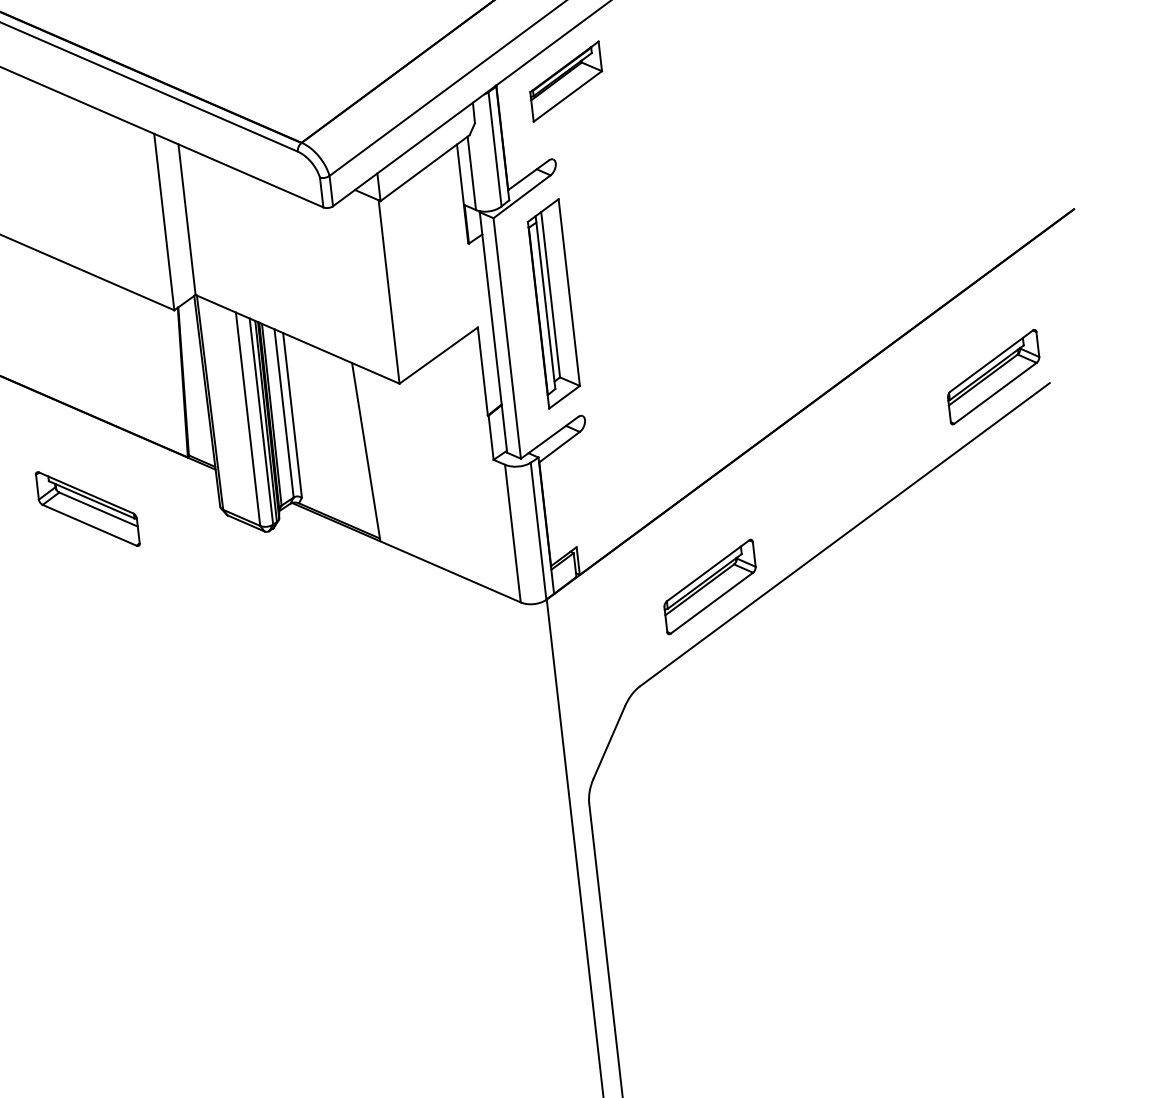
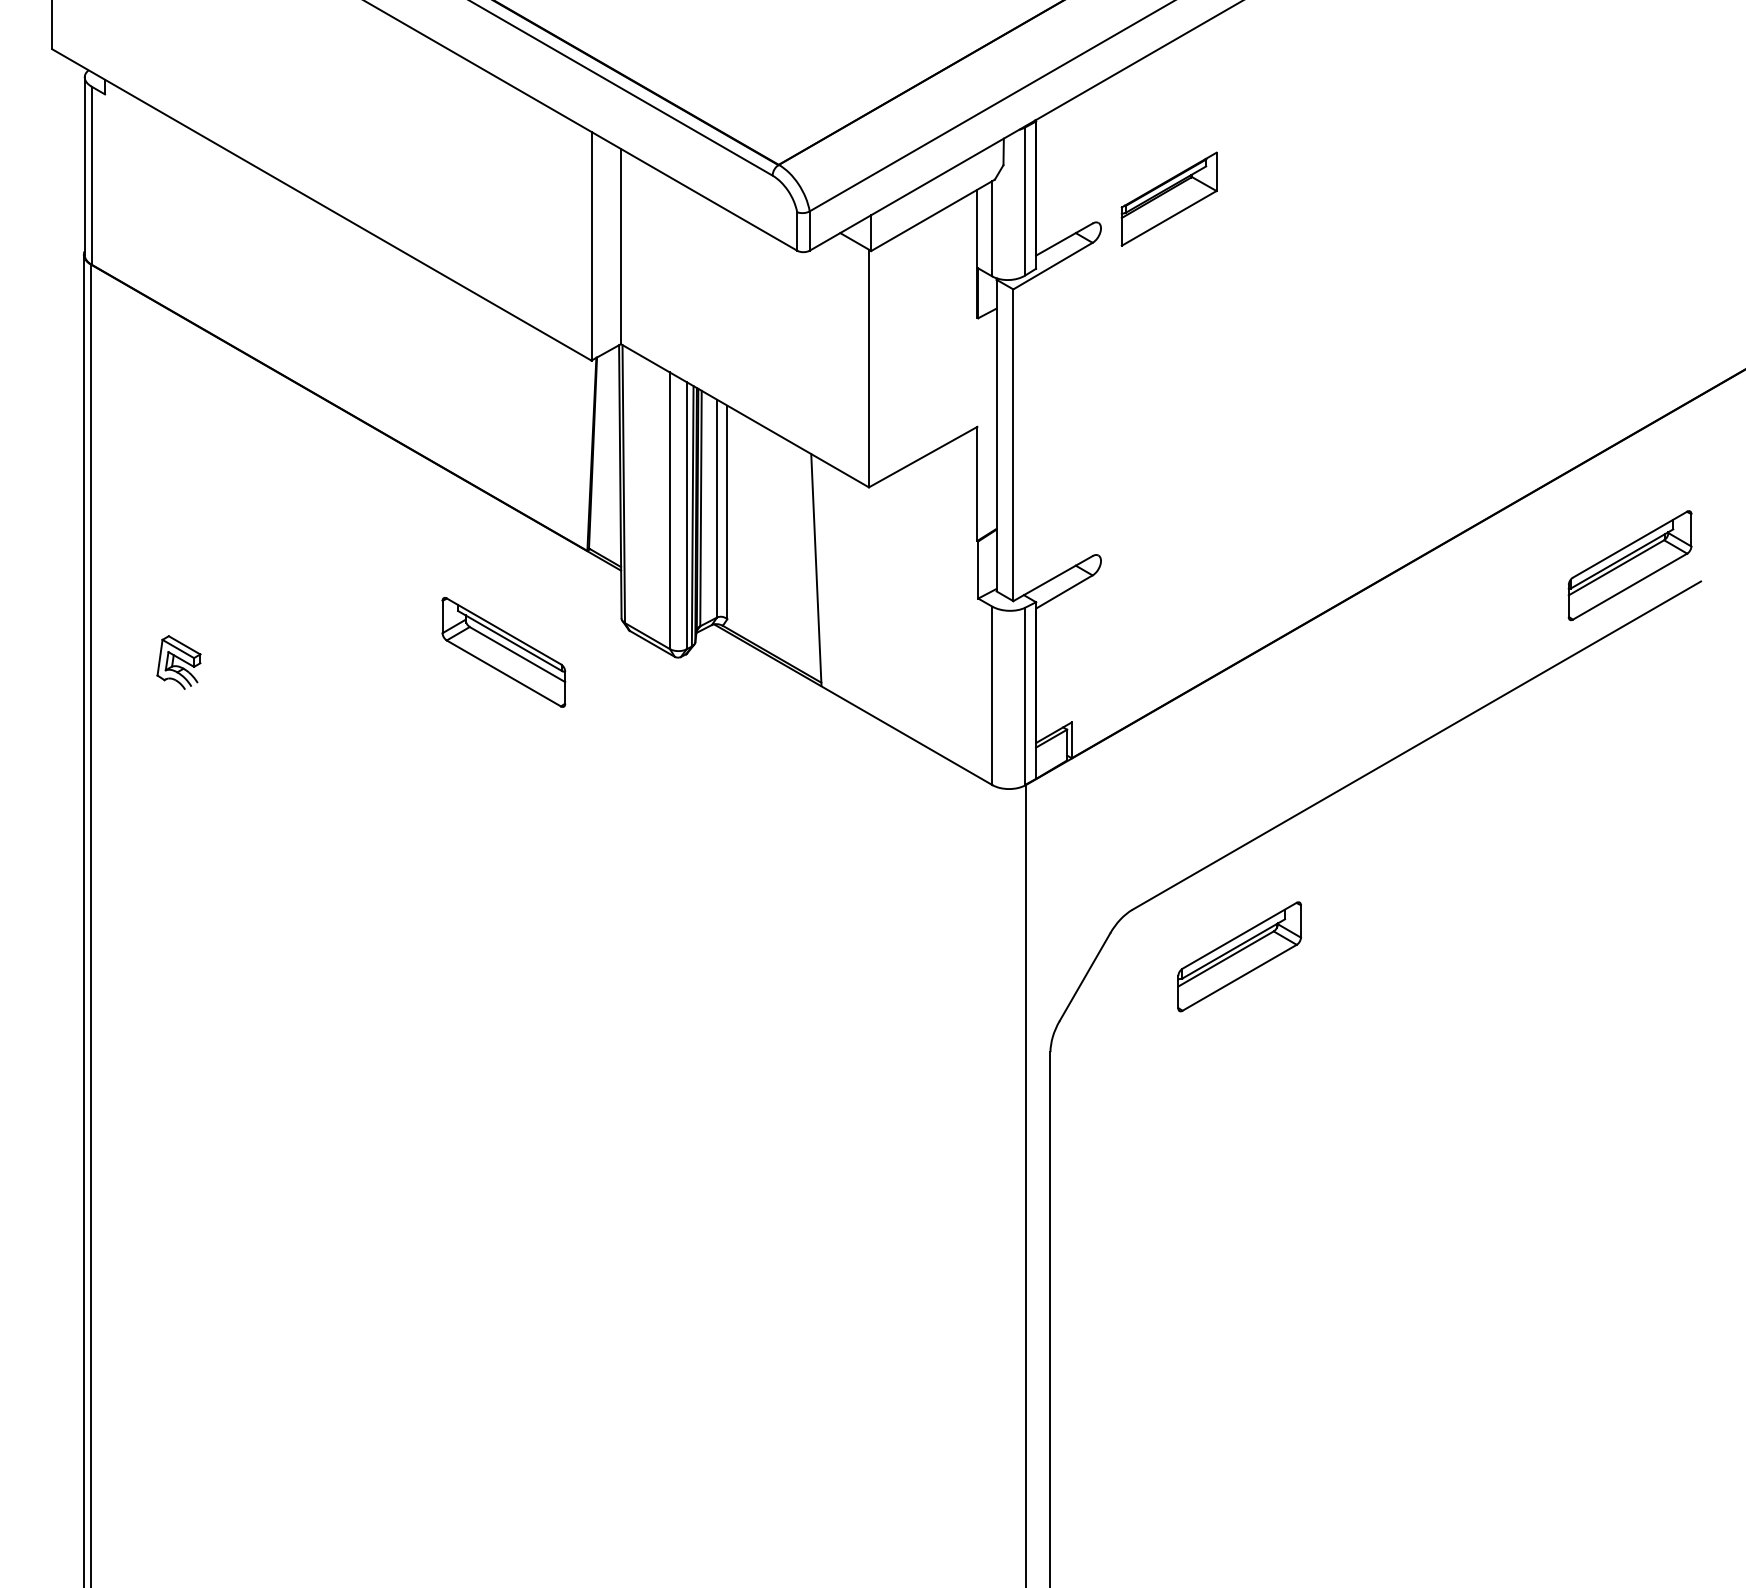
part: (565, 81) -> (1168, 198), moved
part: (553, 303) -> (1077, 407), removed
part: (87, 509) -> (503, 652), moved
part: (709, 586) -> (1239, 956), moved

